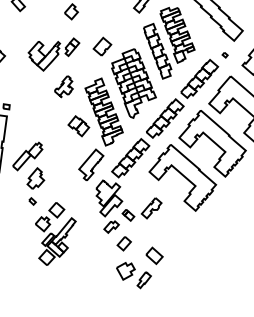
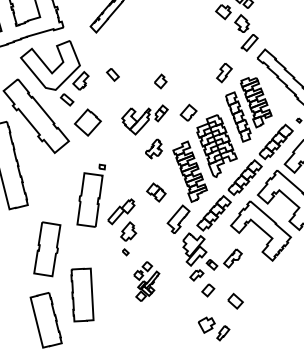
part: (78, 126) -> (156, 192), moved
part: (55, 233) -> (146, 281), size x0.7
part: (133, 274) -> (213, 328), moved

